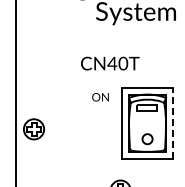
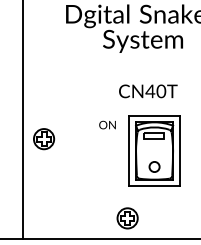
text: (110, 63) -> (148, 91), moved
line: (172, 122) -> (179, 150), dashed -> solid
part: (34, 129) -> (44, 139), moved

